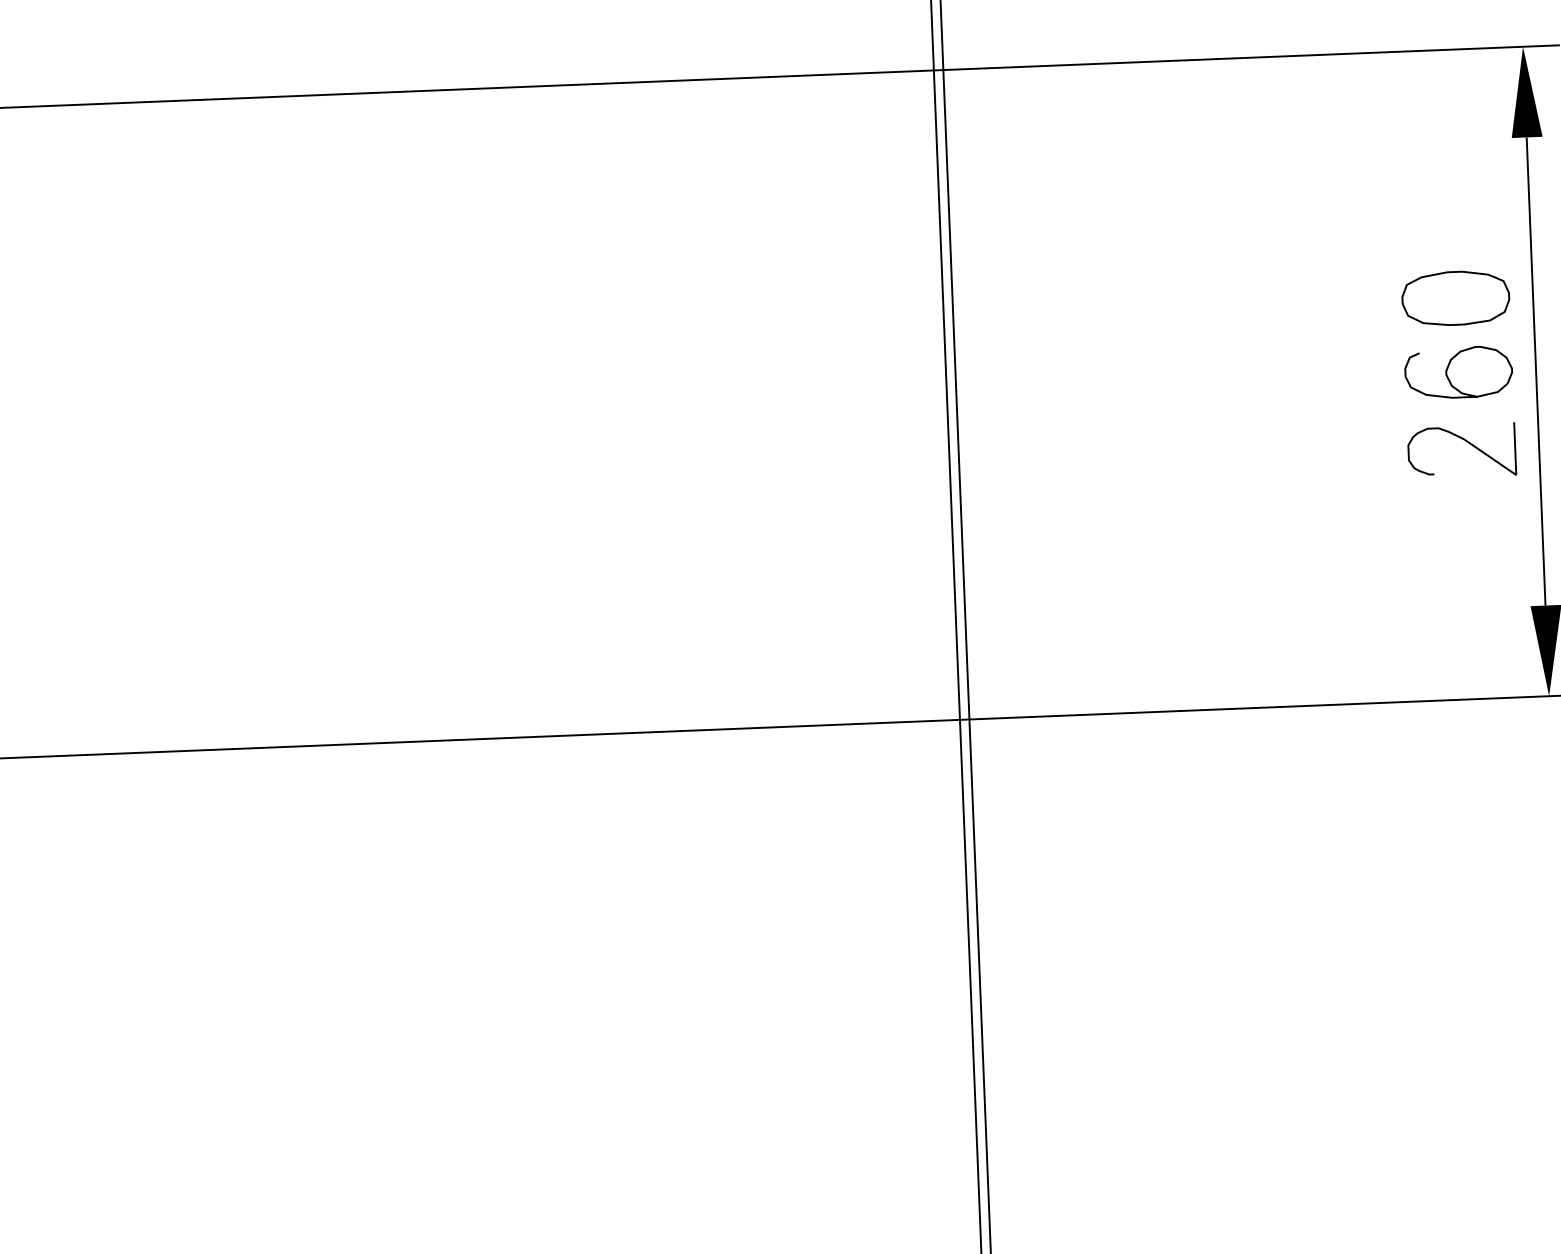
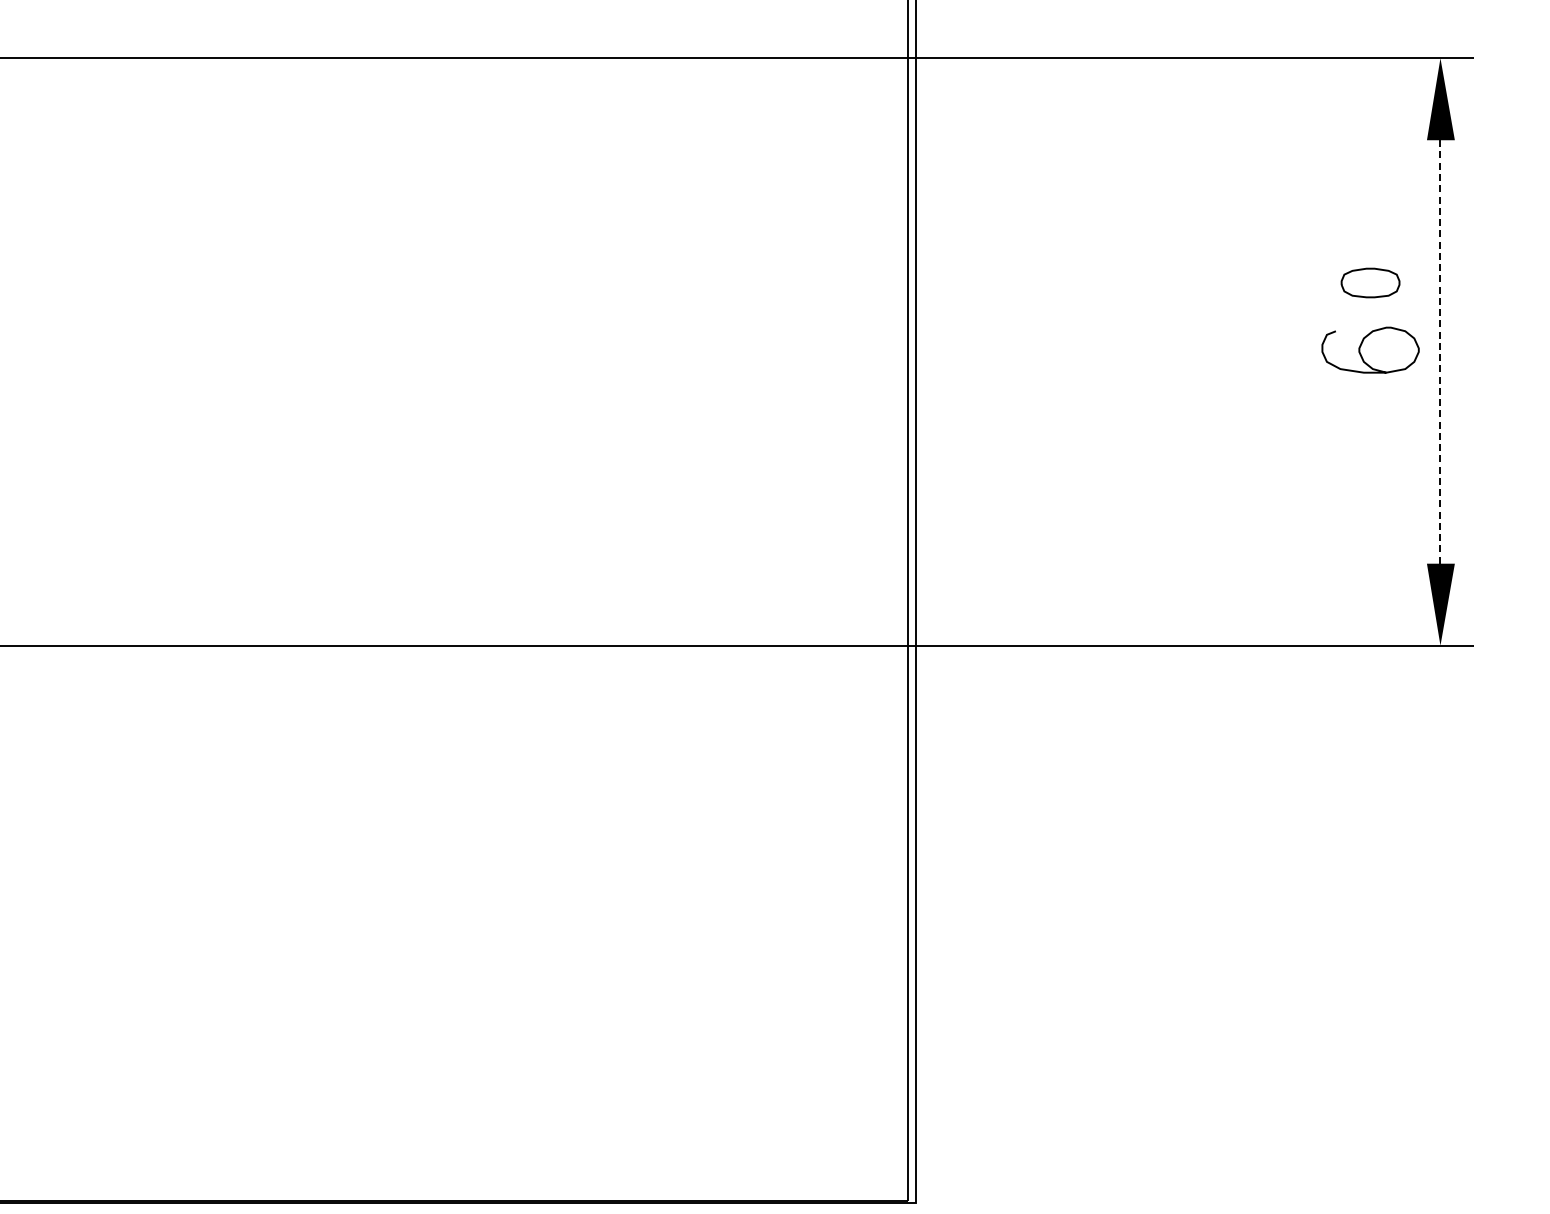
part: (1455, 297) -> (1370, 282), size x0.6
line: (1536, 370) -> (1440, 351), solid -> dashed
curve: (1468, 443) -> (1376, 414), removed

